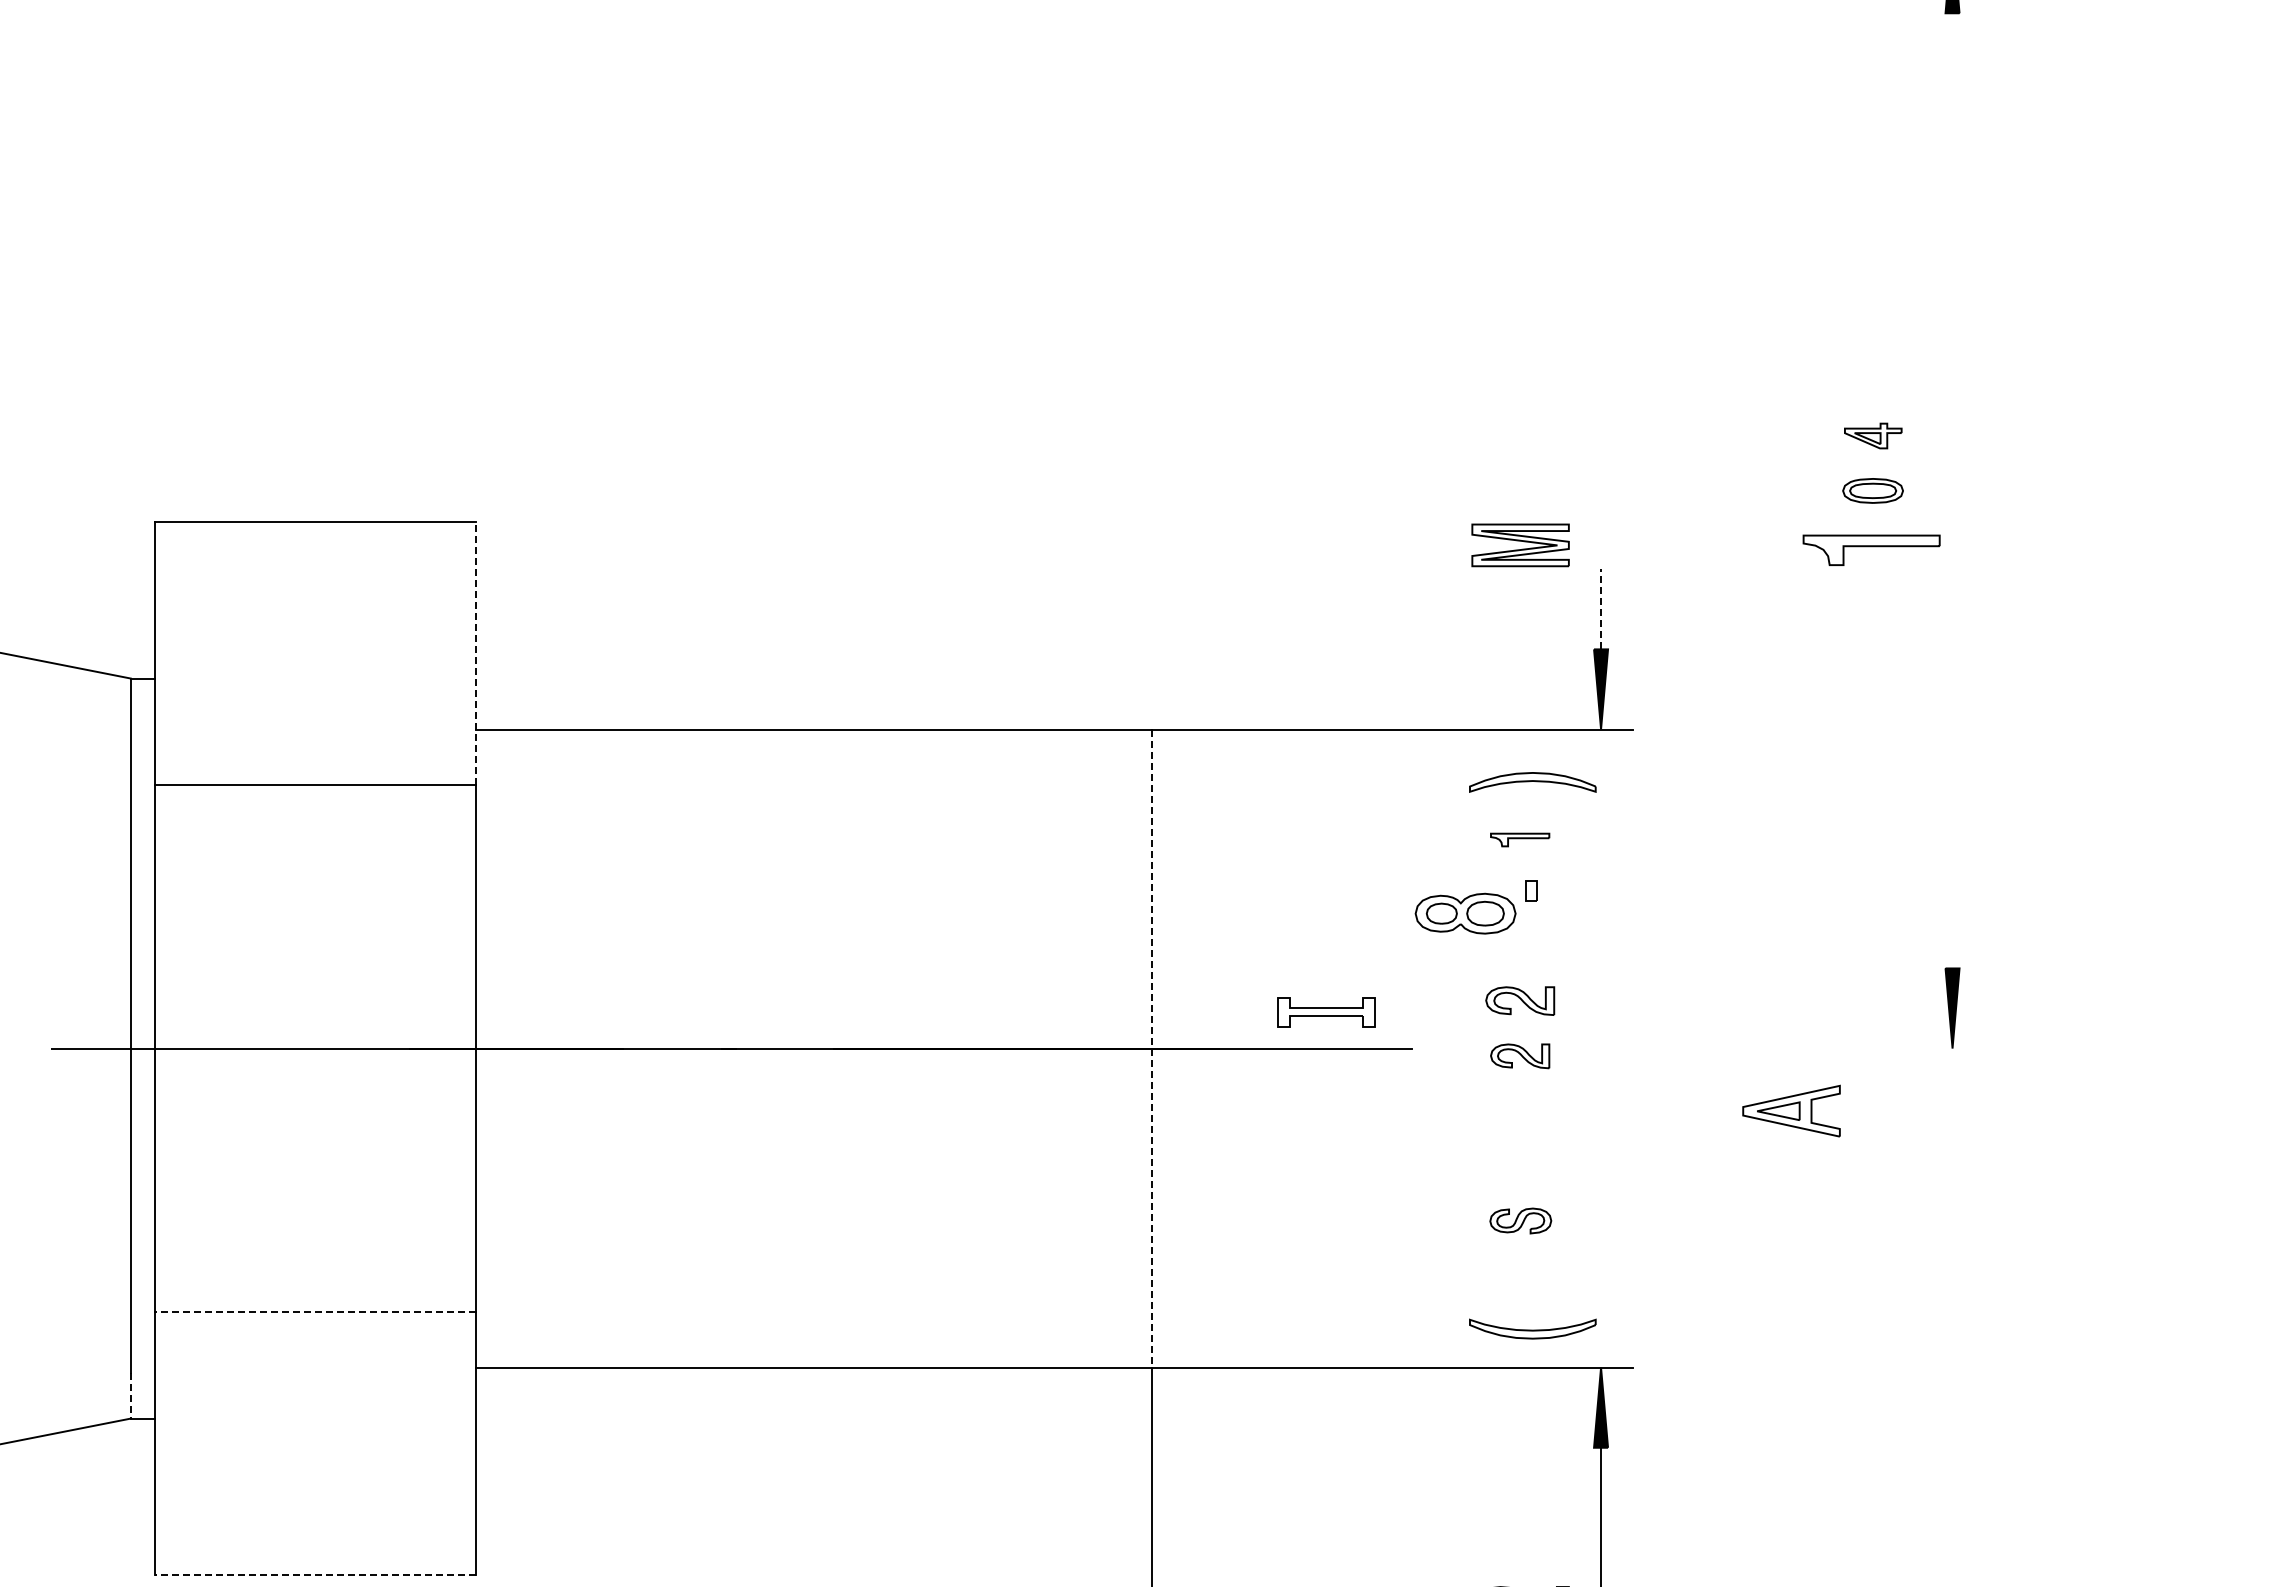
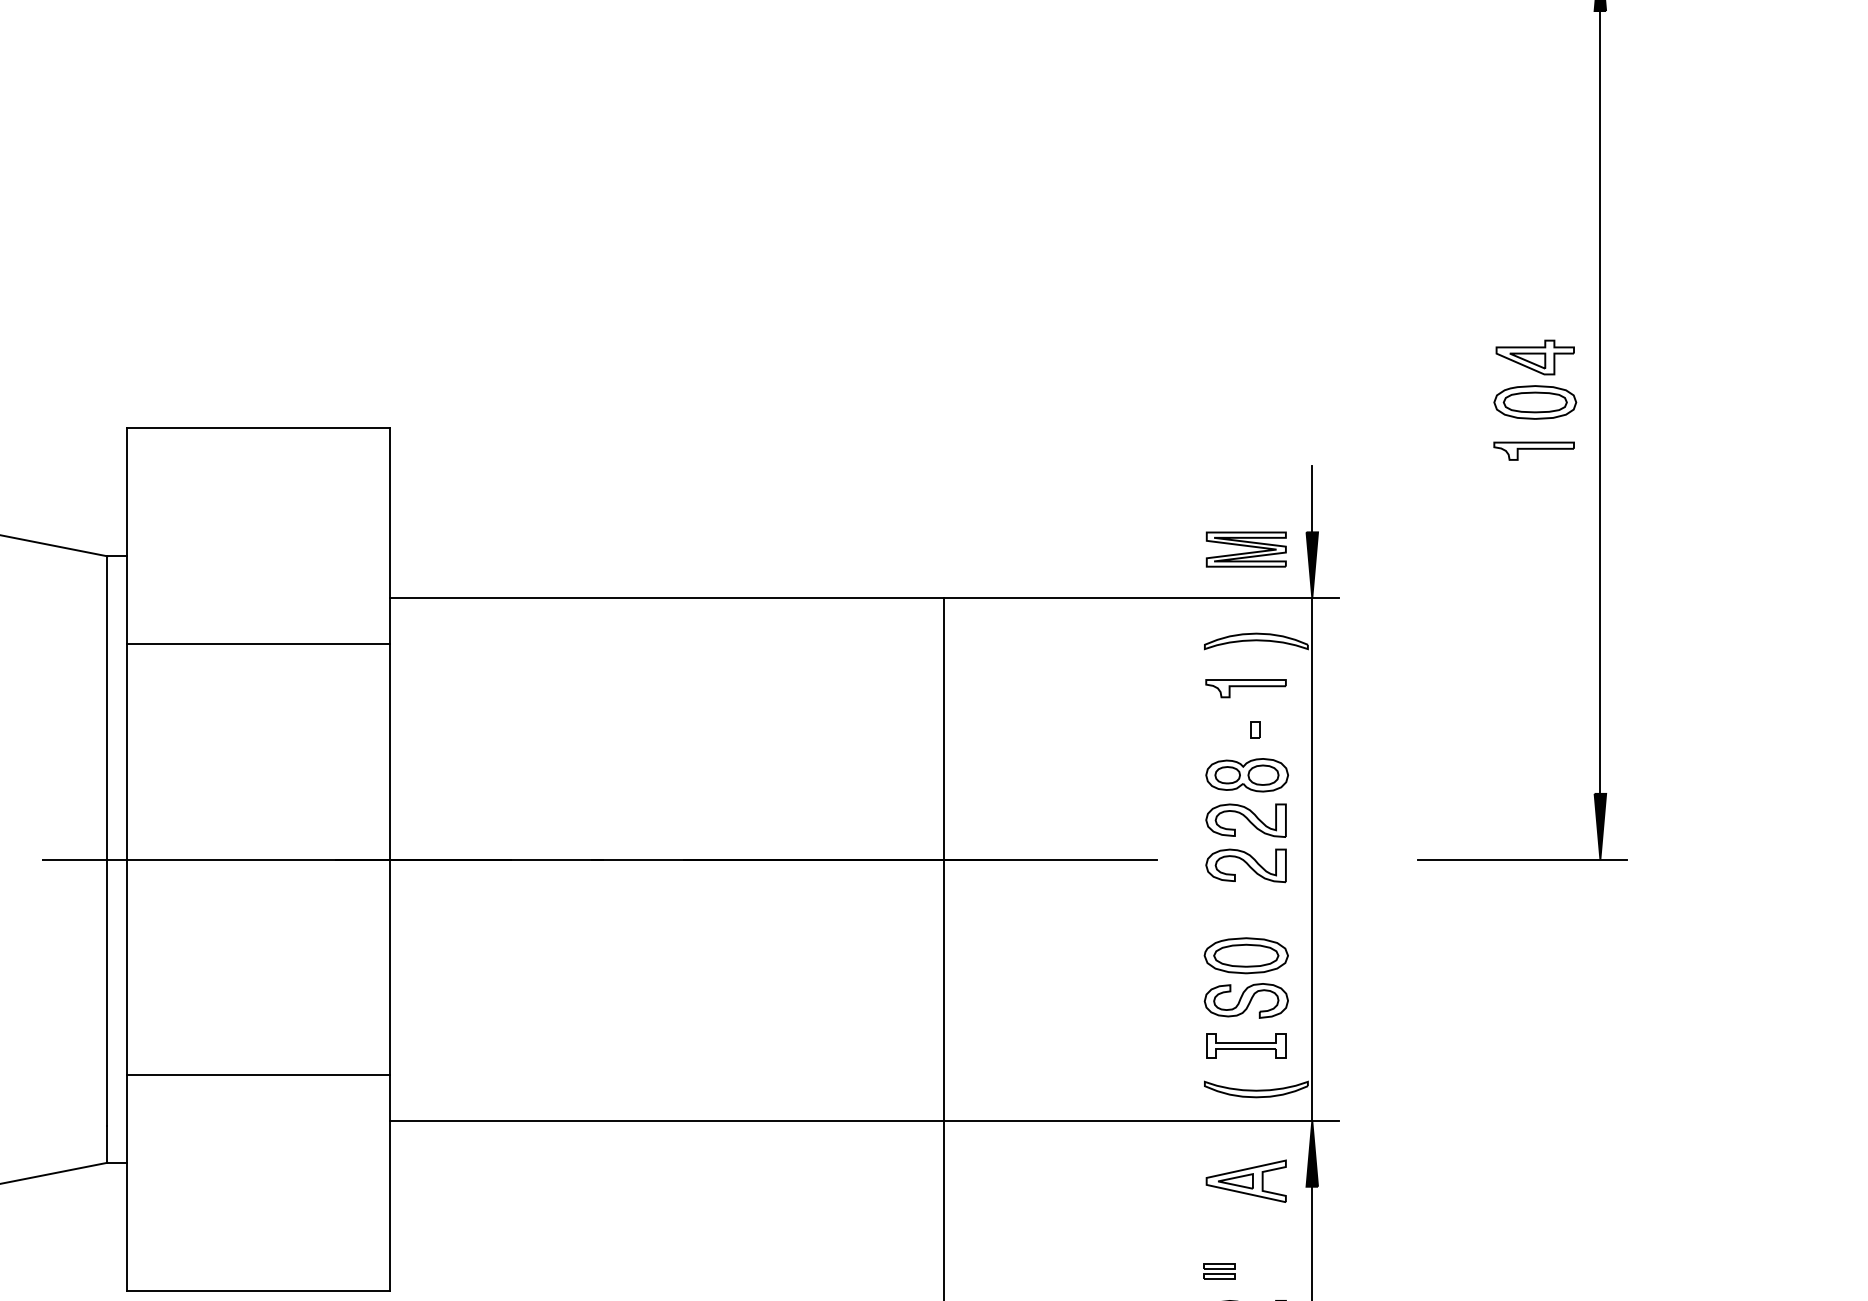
part: (1873, 435) -> (1535, 357), size x1.67
part: (1872, 490) -> (1534, 402), size x1.67
line: (1952, 490) -> (1600, 402), added
part: (1520, 545) -> (1246, 549), moved
part: (1871, 550) -> (1533, 451), size x0.71
line: (1601, 608) -> (1312, 498), dashed -> solid
line: (476, 653) -> (390, 535), dashed -> solid
part: (1519, 839) -> (1245, 688), size x1.67
part: (1465, 913) -> (1247, 775), moved
part: (1519, 1000) -> (1245, 820), size x1.43
part: (1326, 1012) -> (1246, 1046), moved
line: (1601, 1048) -> (1312, 859), added
line: (1857, 1048) -> (1522, 859), added
line: (1151, 1049) -> (943, 860), dashed -> solid
part: (1519, 1056) -> (1245, 866), size x1.67
part: (1791, 1110) -> (1246, 1180), moved
part: (1520, 1165) -> (1246, 955), added
part: (1520, 1220) -> (1246, 1000), size x1.67
line: (315, 1311) -> (258, 1075), dashed -> solid
line: (130, 1395) -> (107, 1143), dashed -> solid
part: (1487, 1551) -> (1219, 1271), added
line: (315, 1574) -> (258, 1290), dashed -> solid

